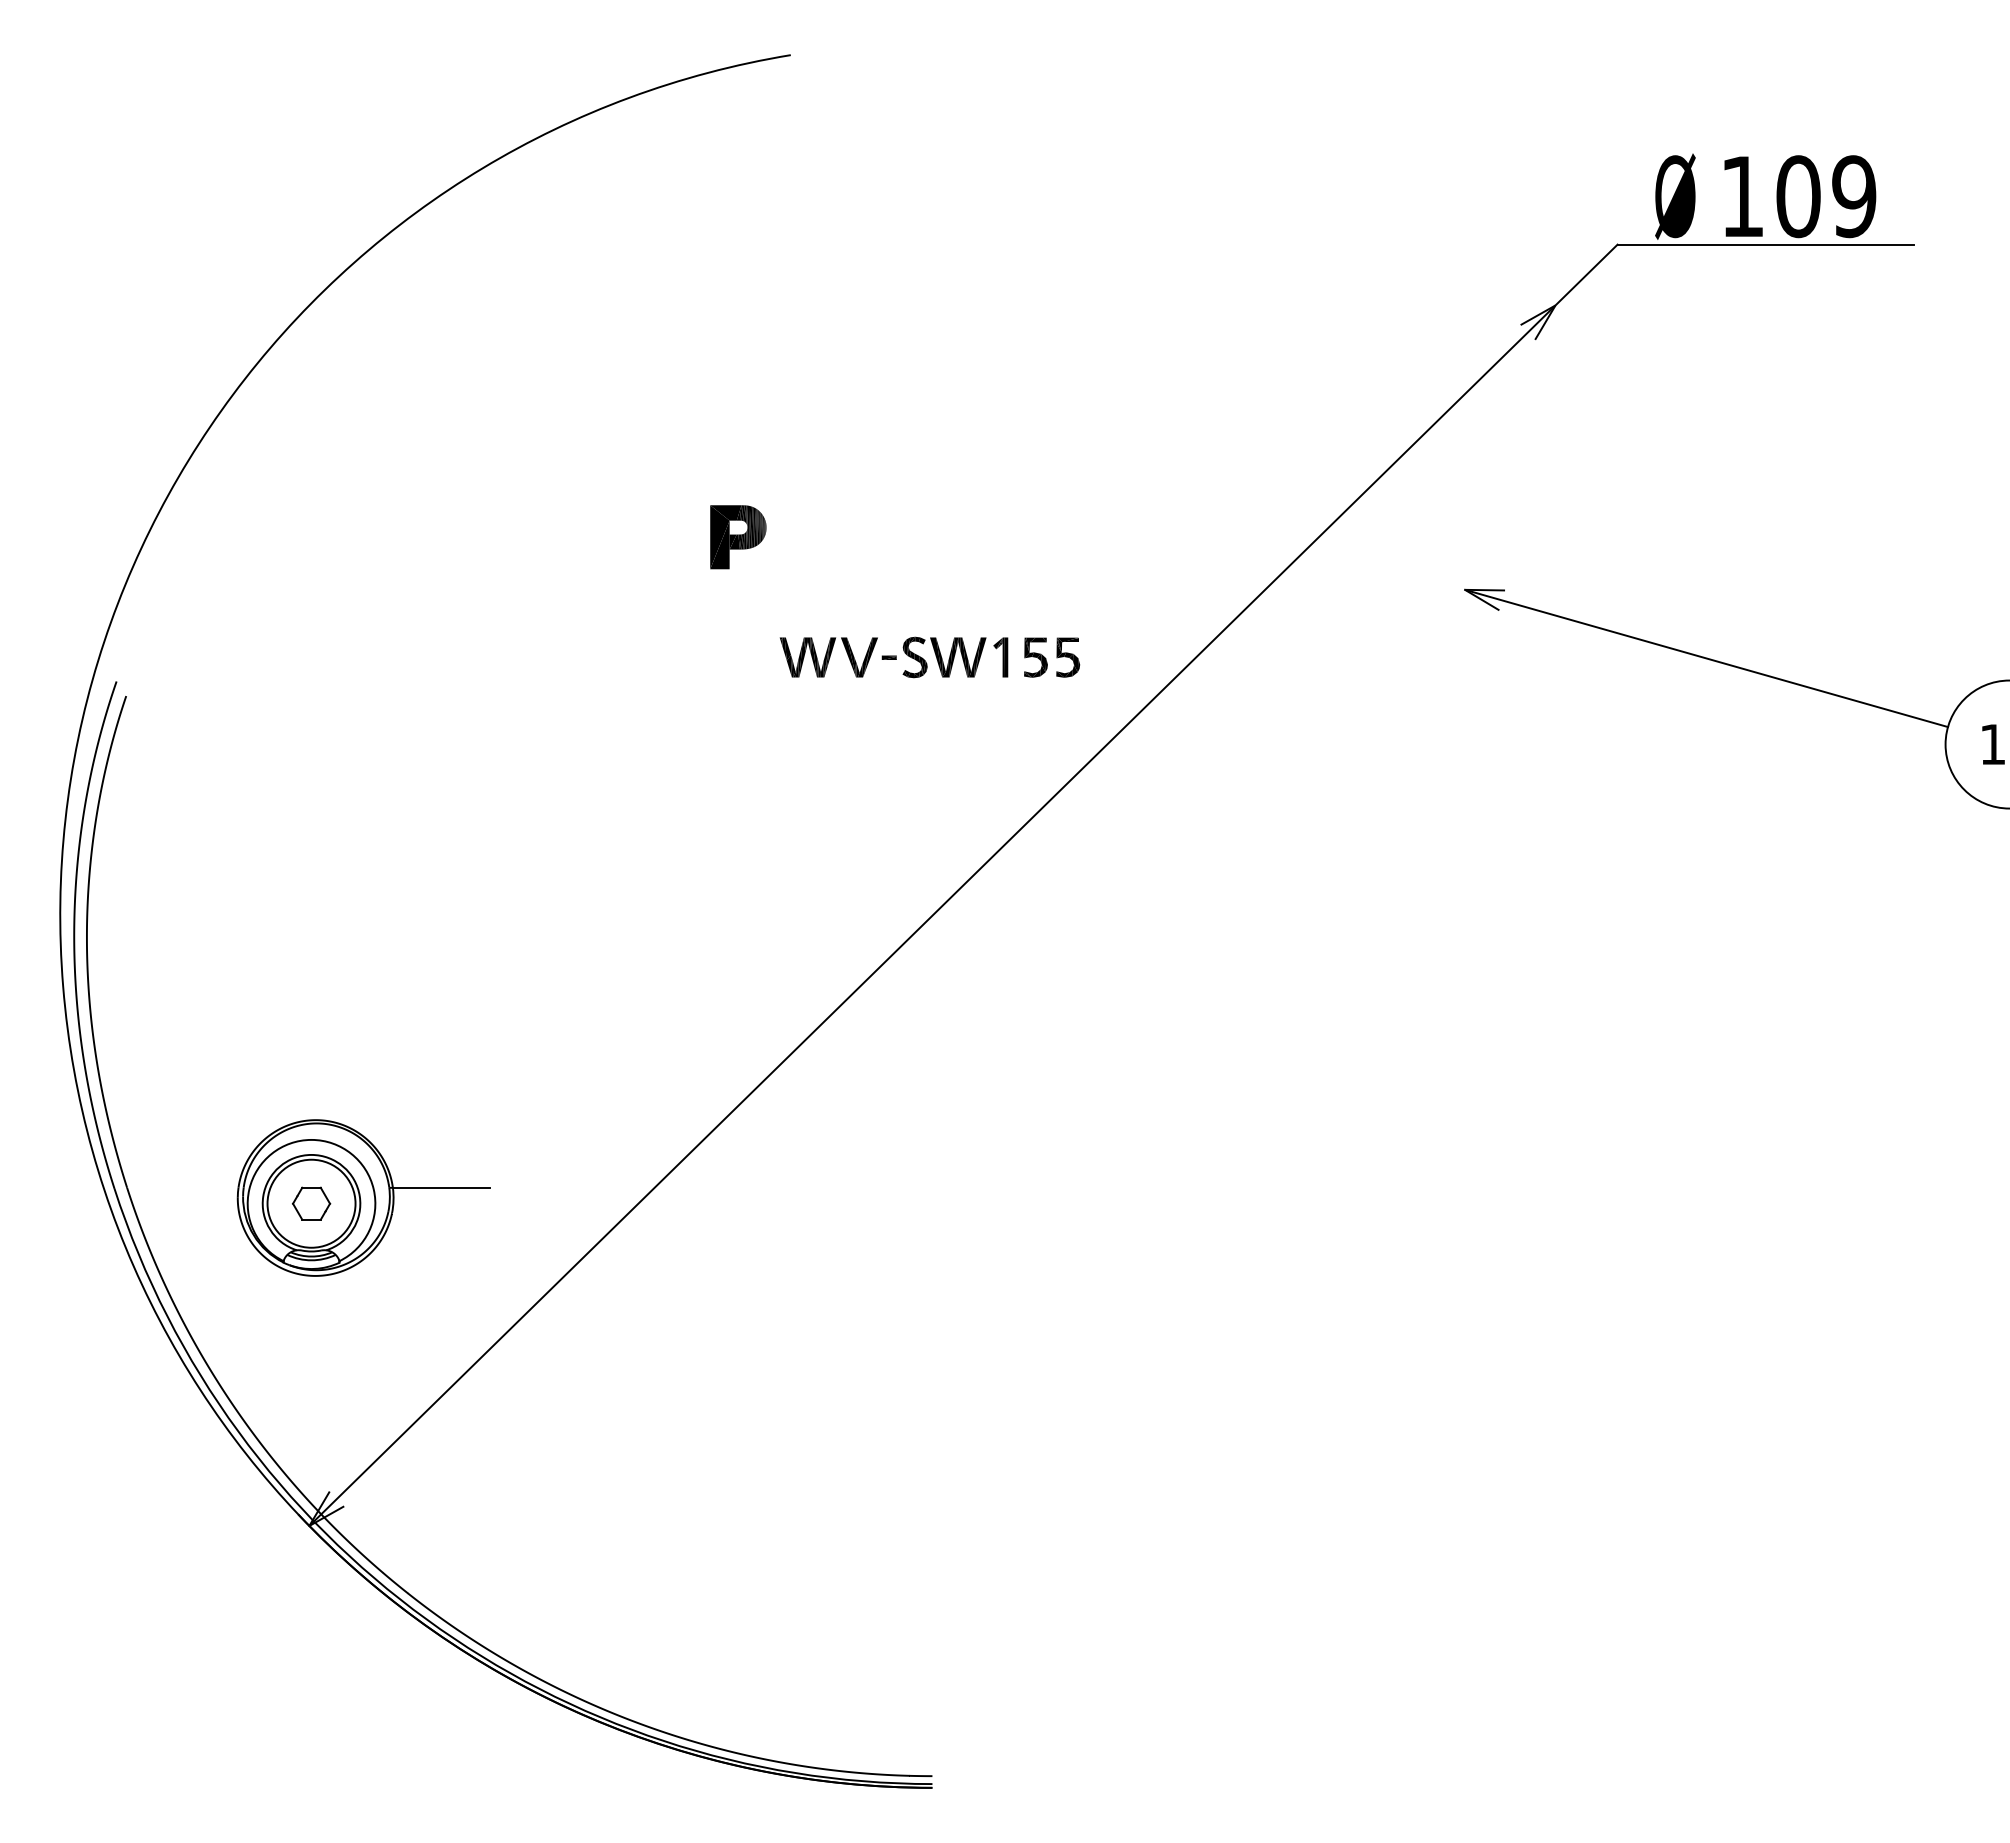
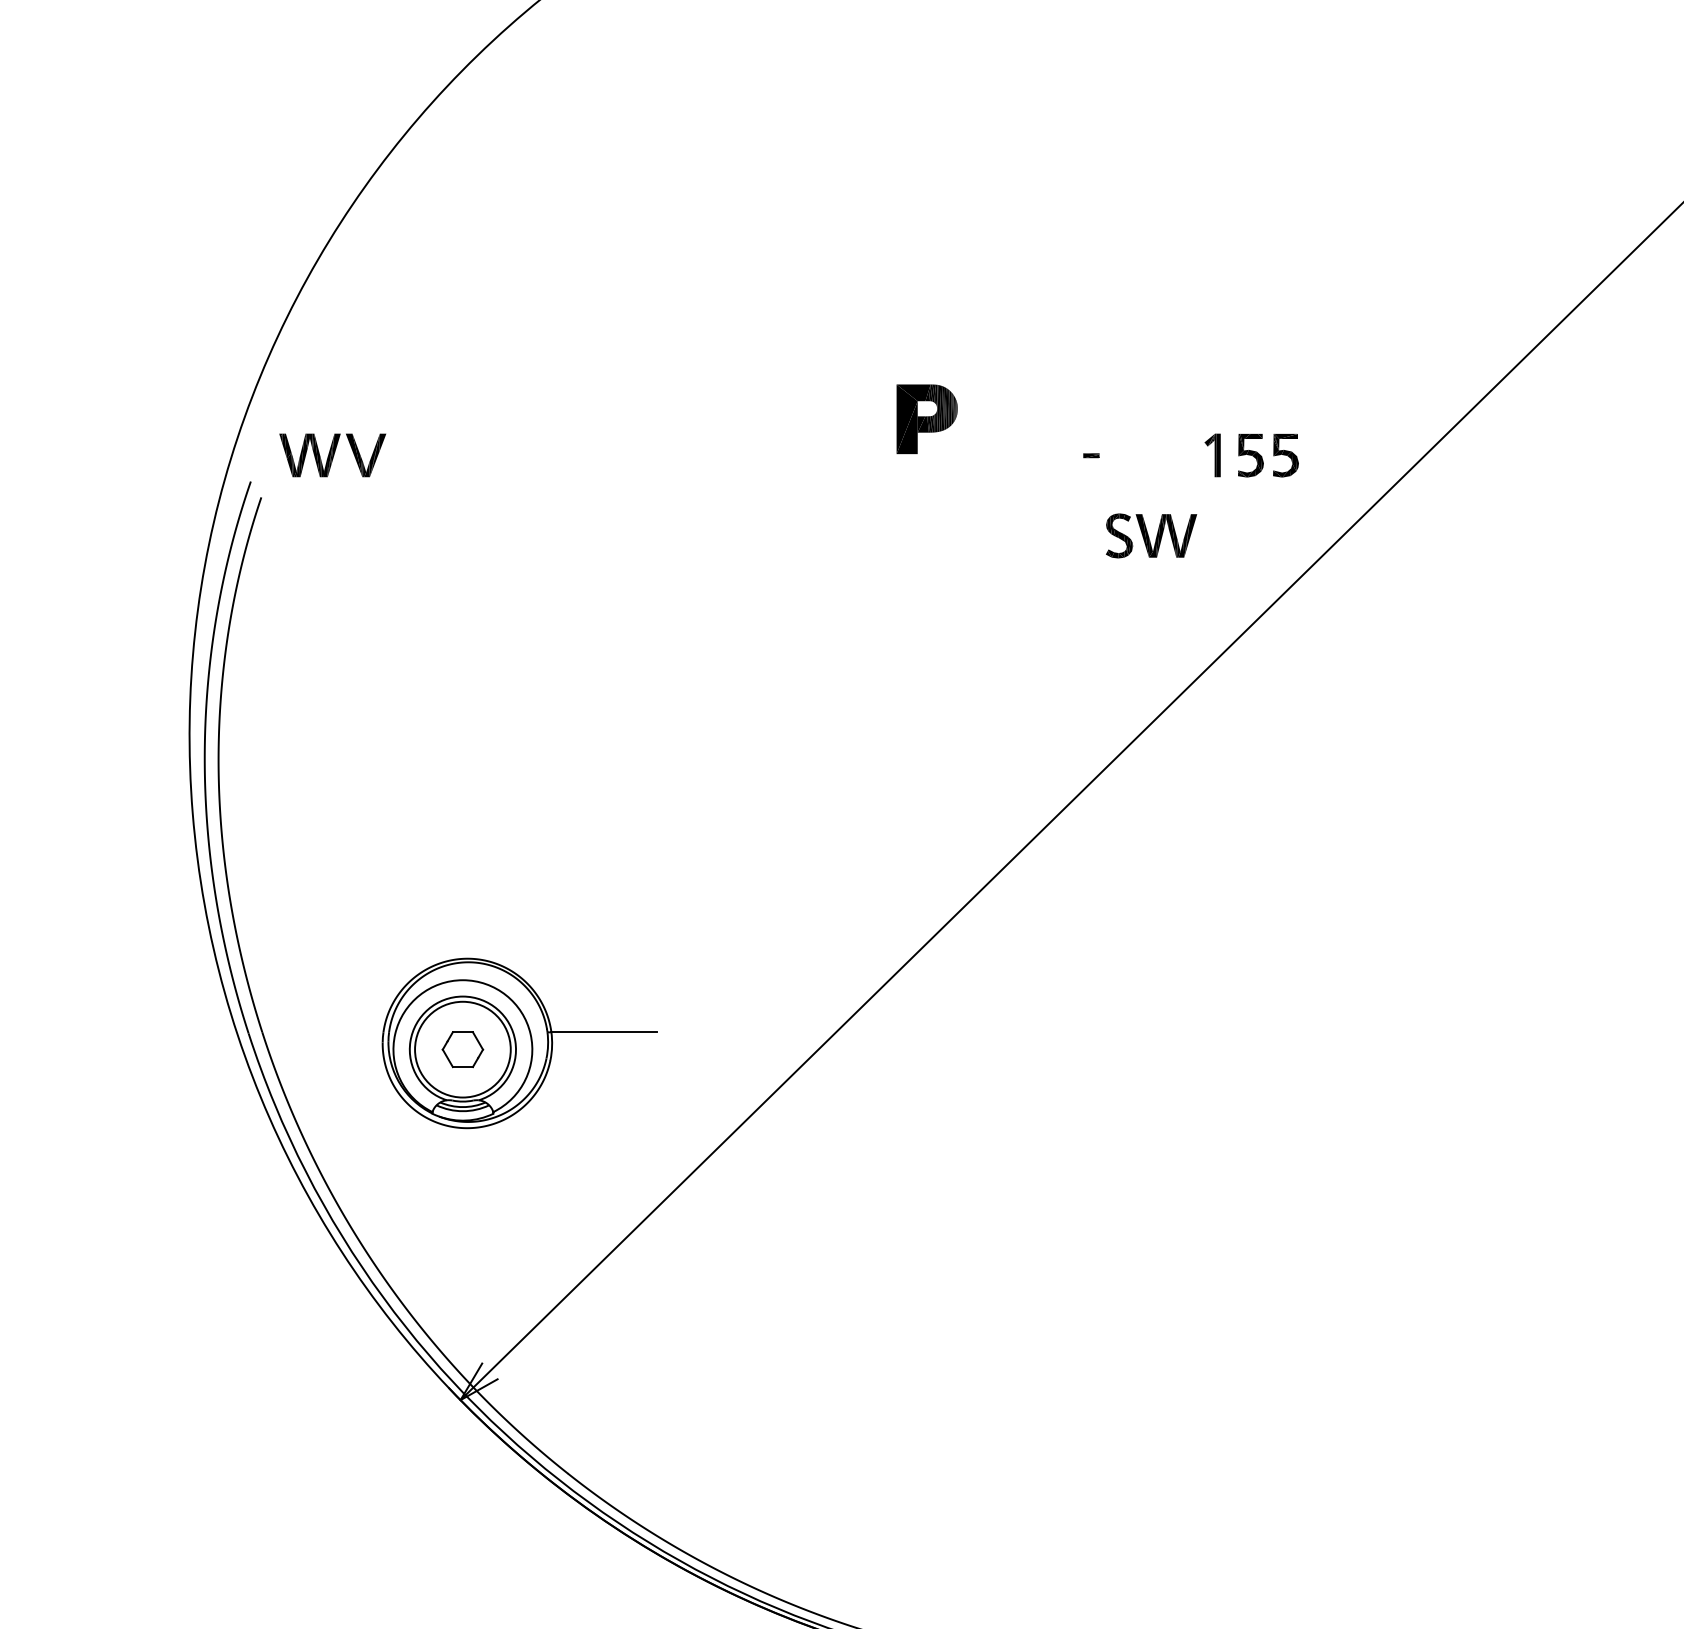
part: (738, 537) -> (927, 419), moved
part: (828, 657) -> (332, 455), moved
part: (944, 657) -> (1151, 535), moved

